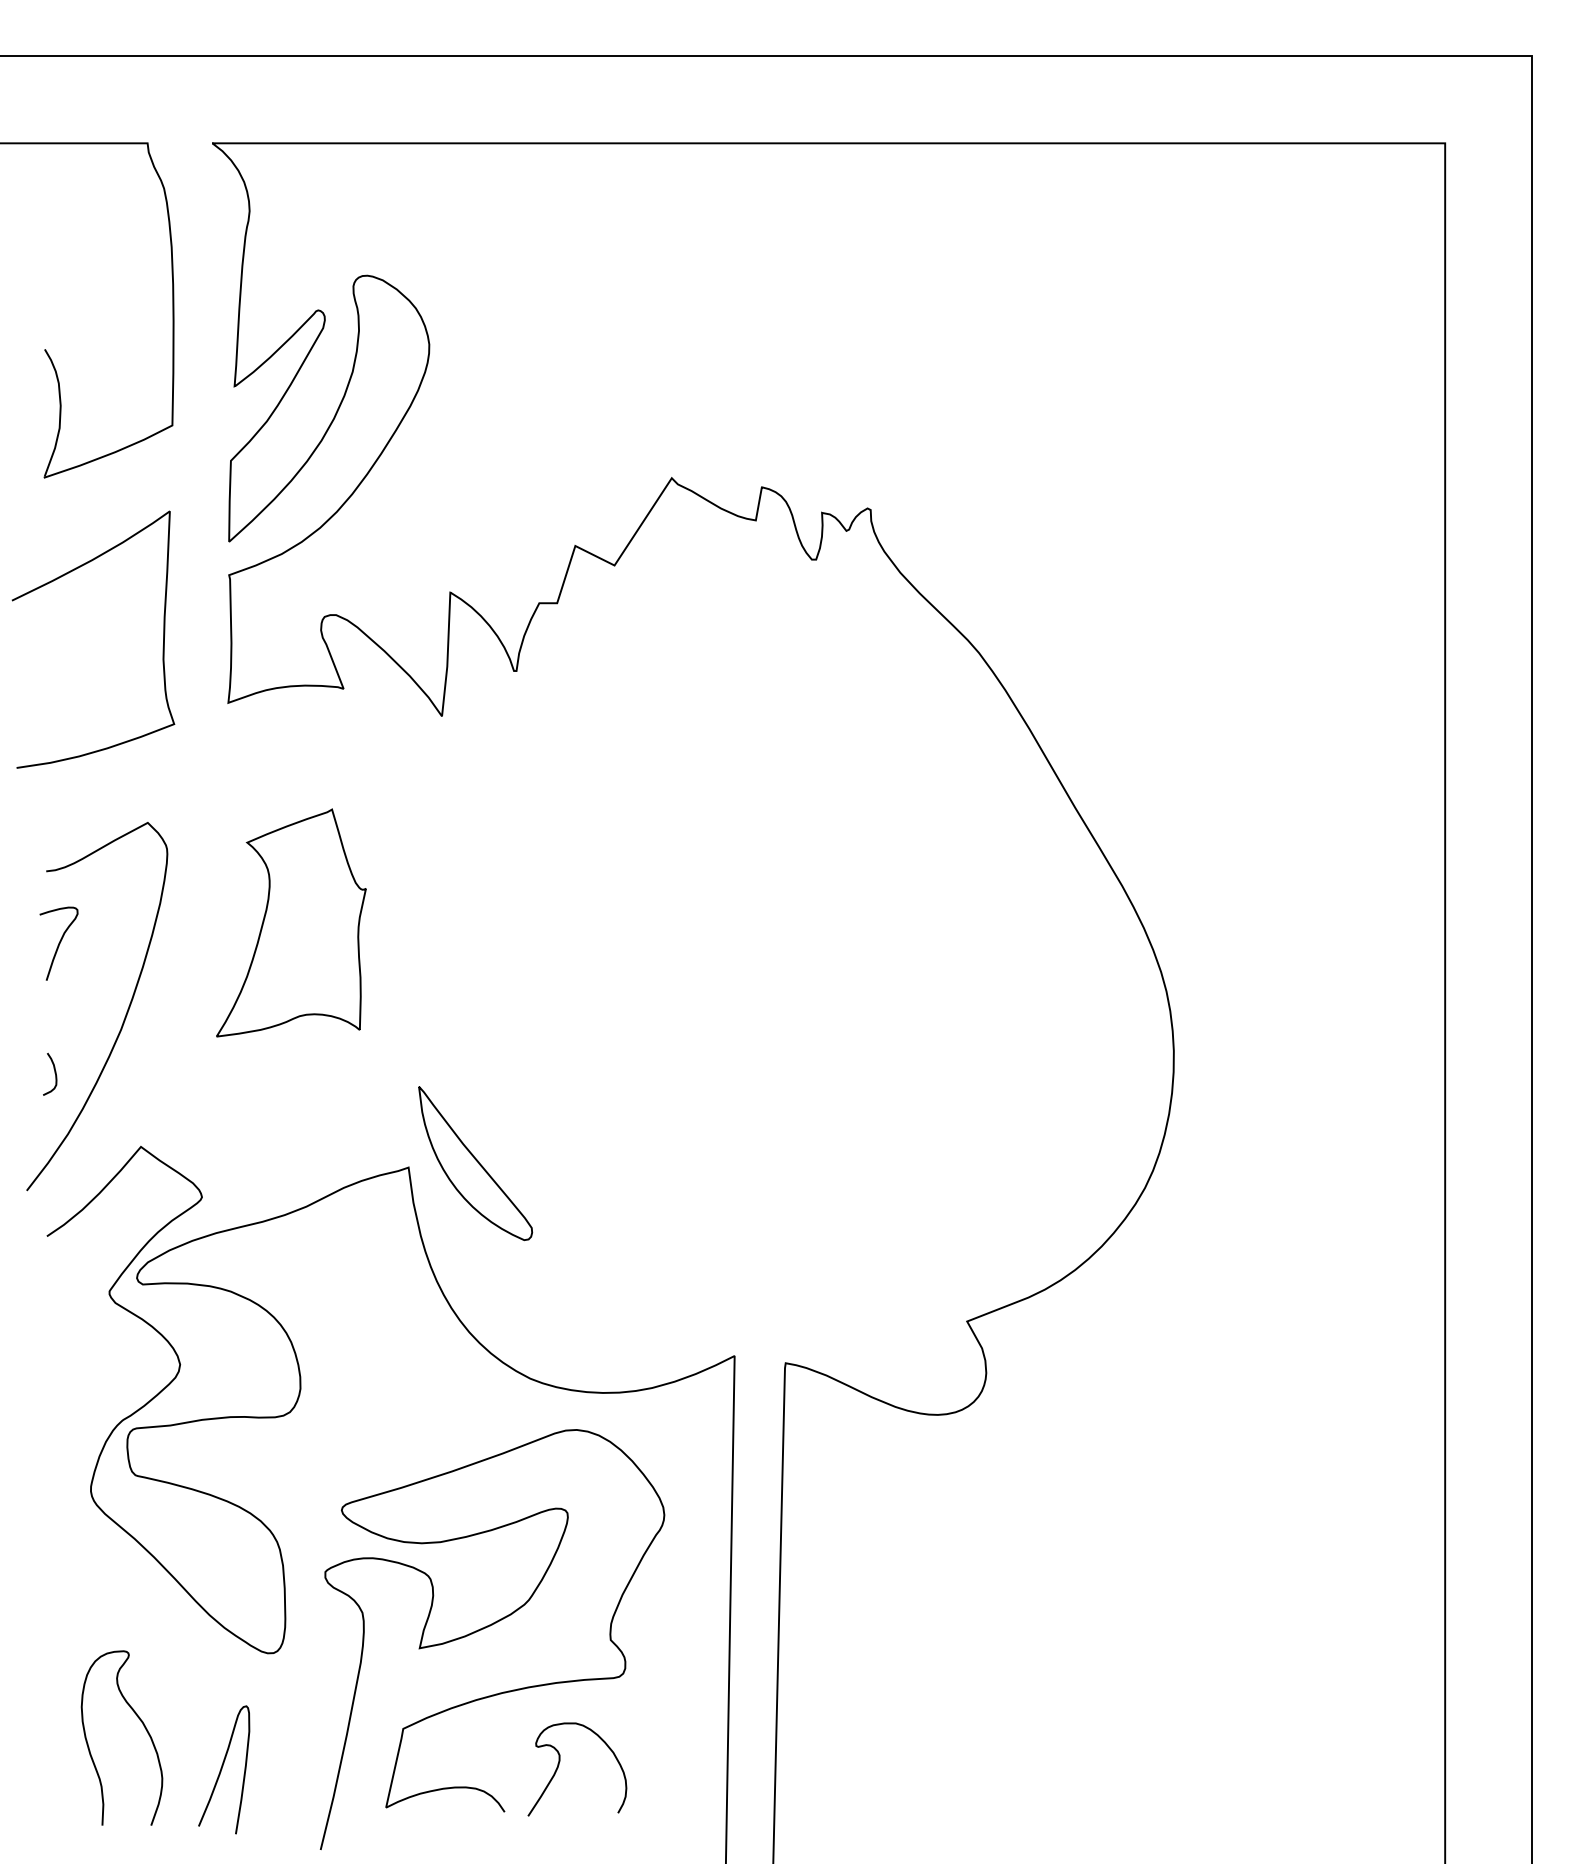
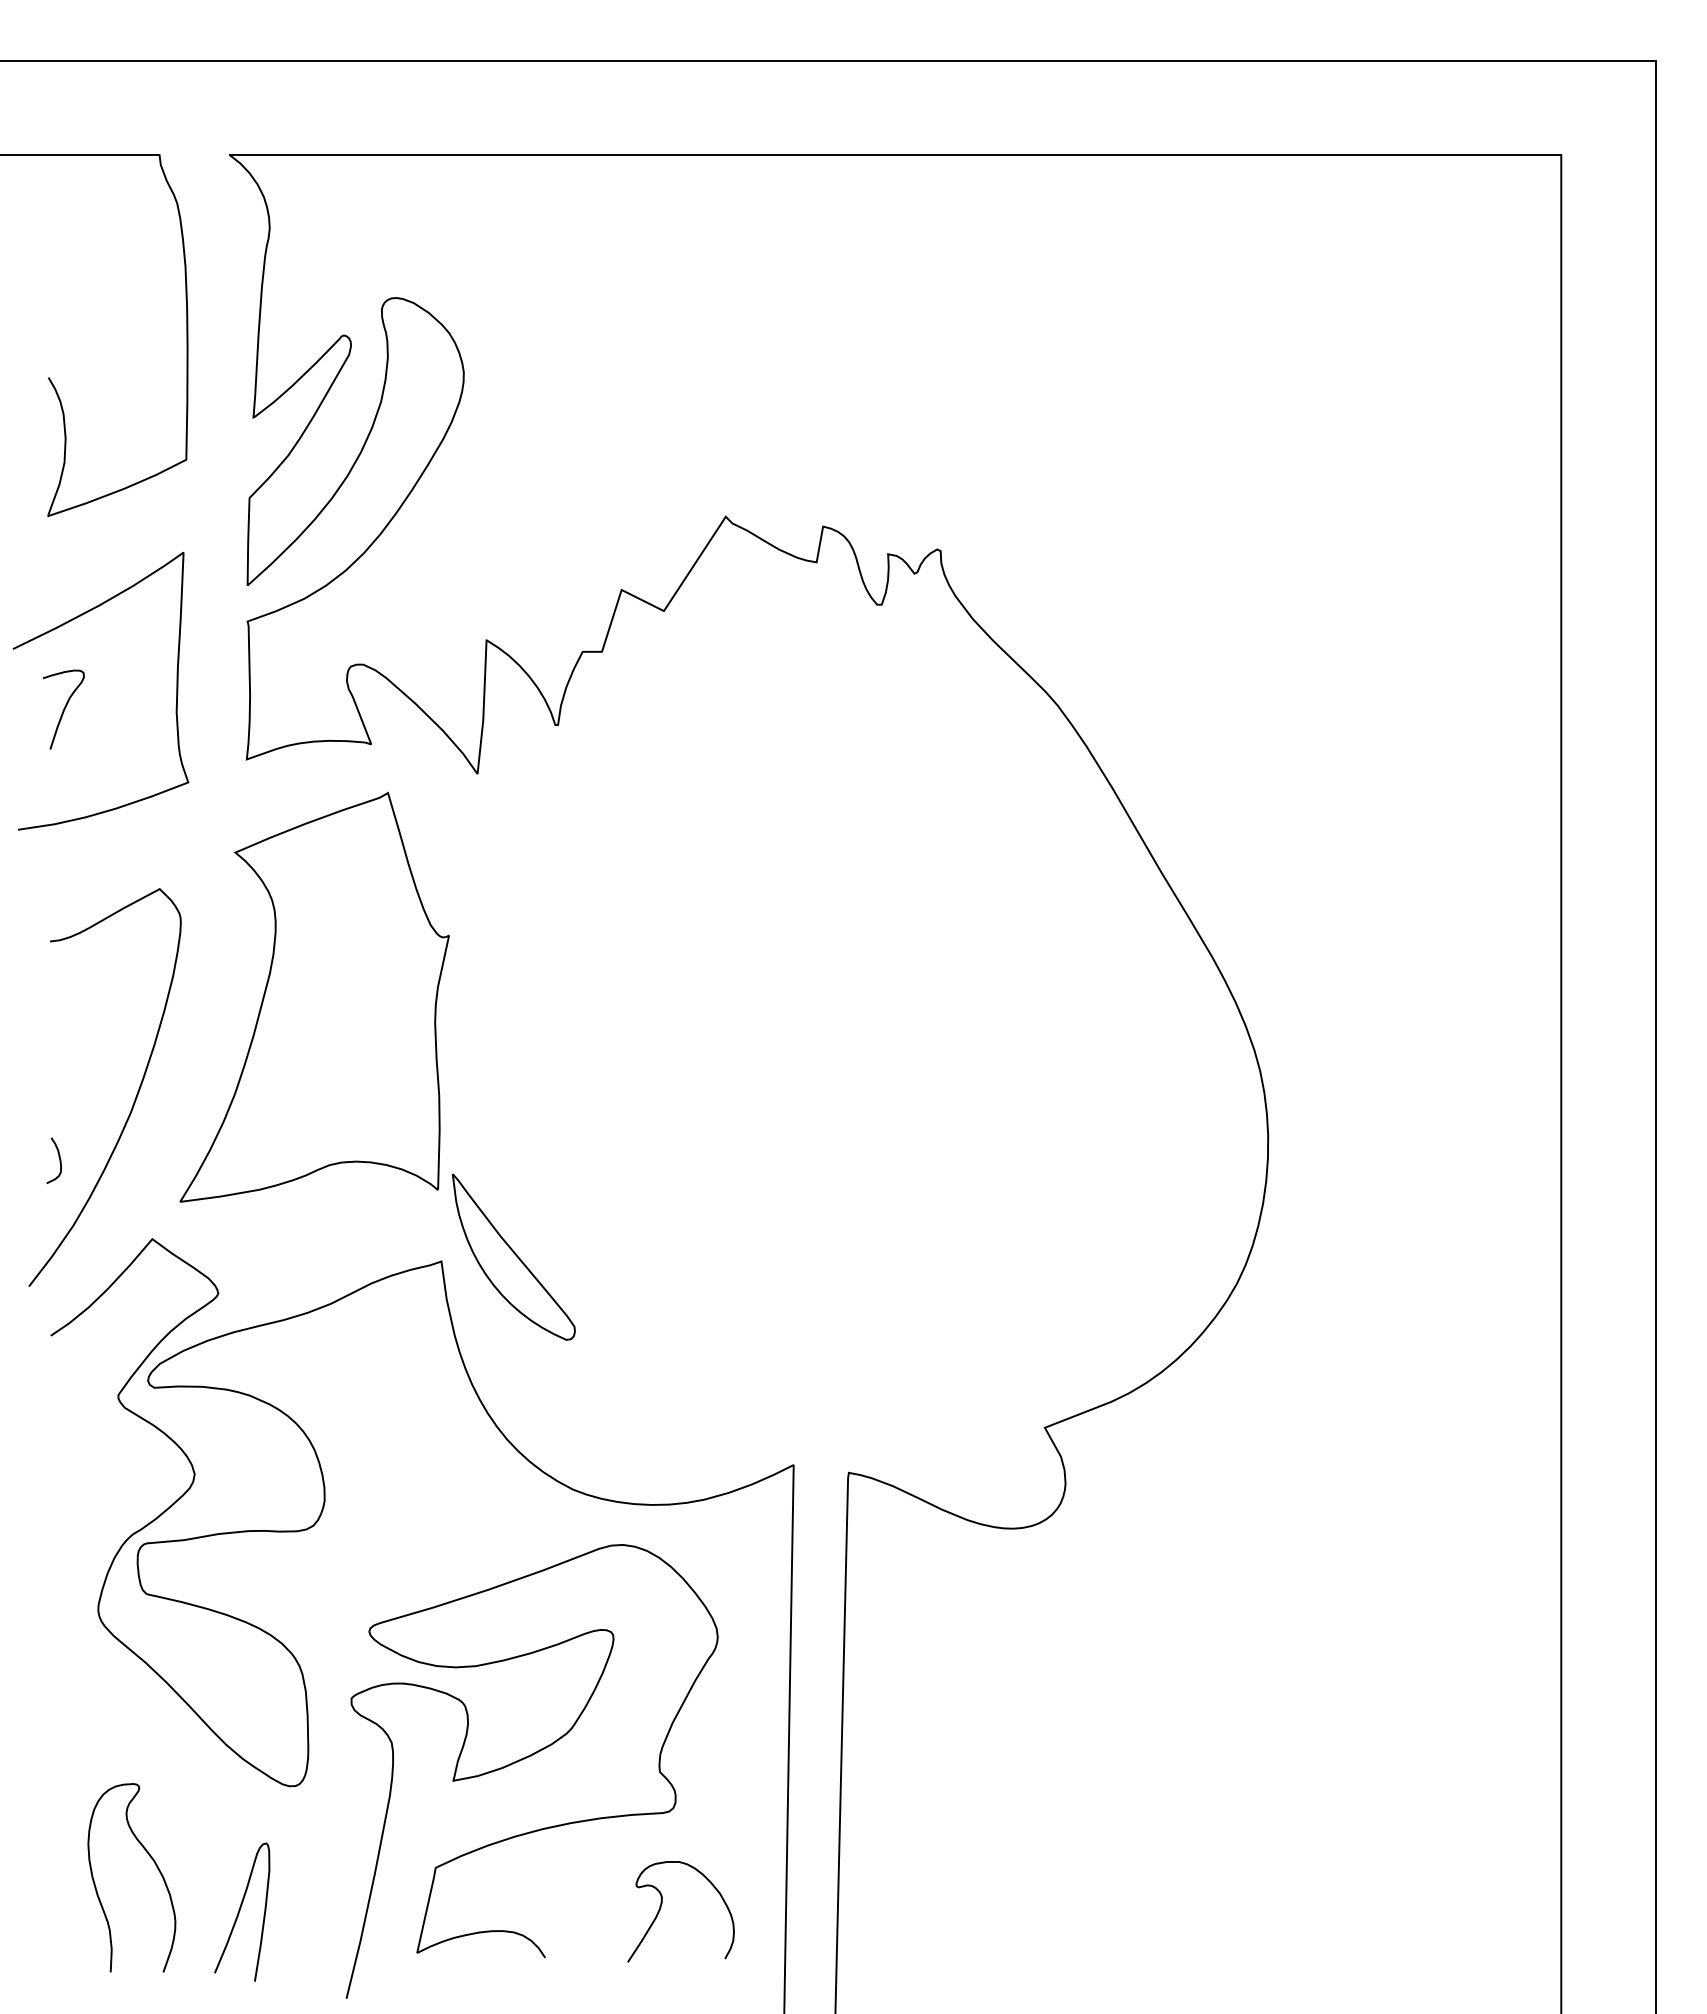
part: (291, 922) -> (314, 996), size x1.67
curve: (58, 943) -> (63, 709), moved
curve: (559, 1765) -> (661, 1907), moved

